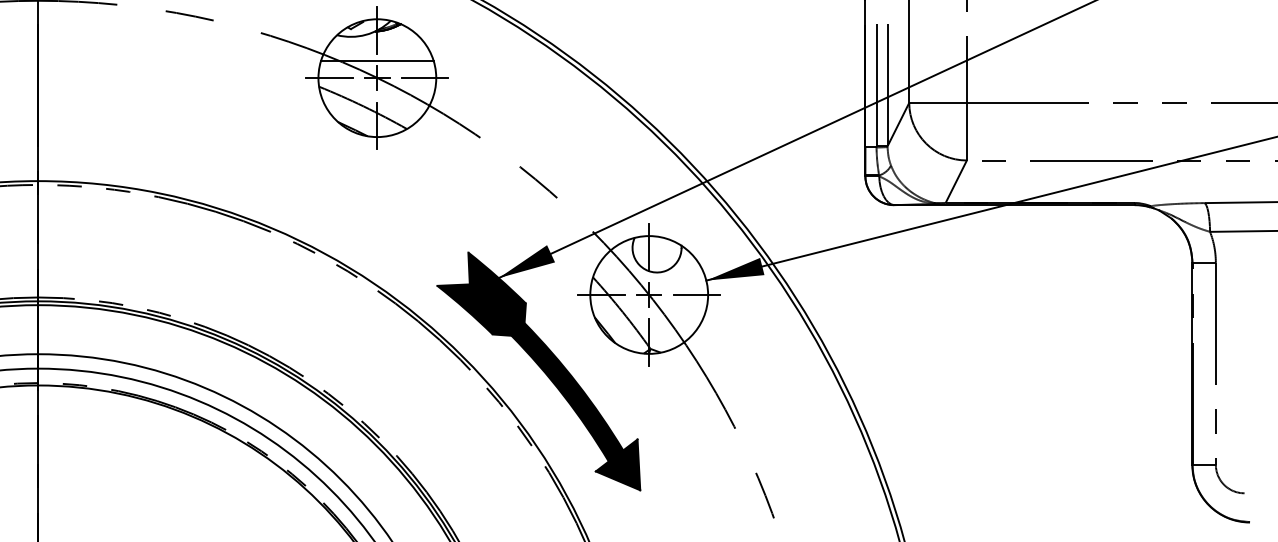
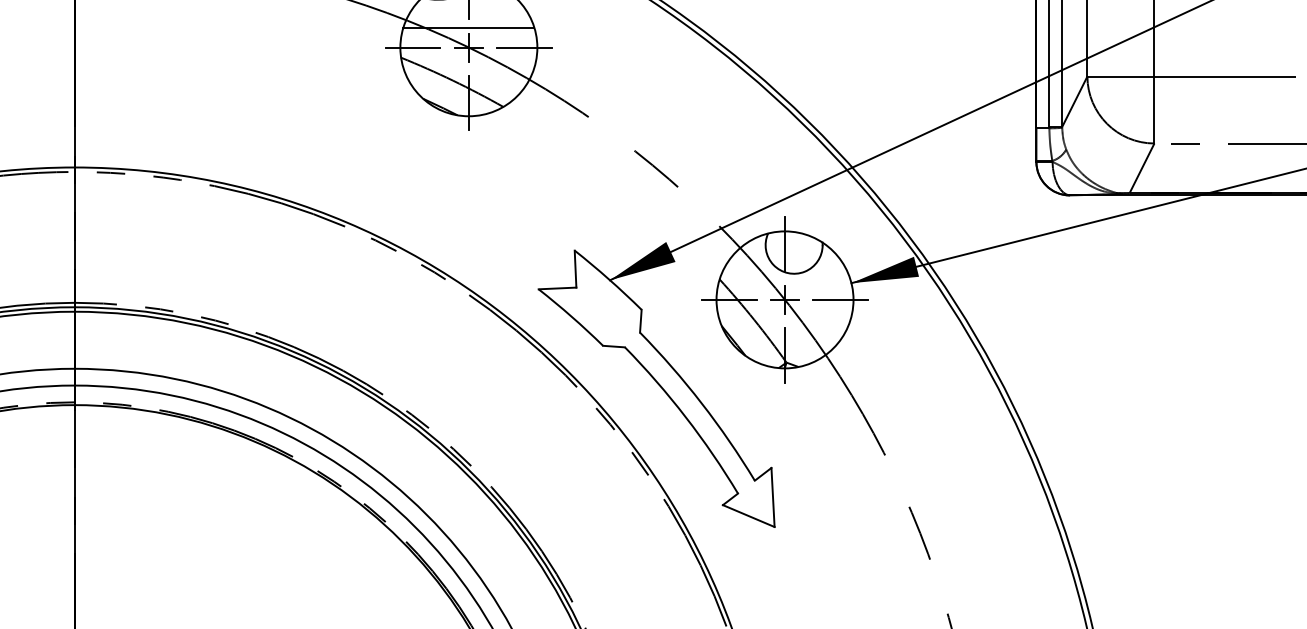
fill: (538, 371) -> (656, 388), removed

